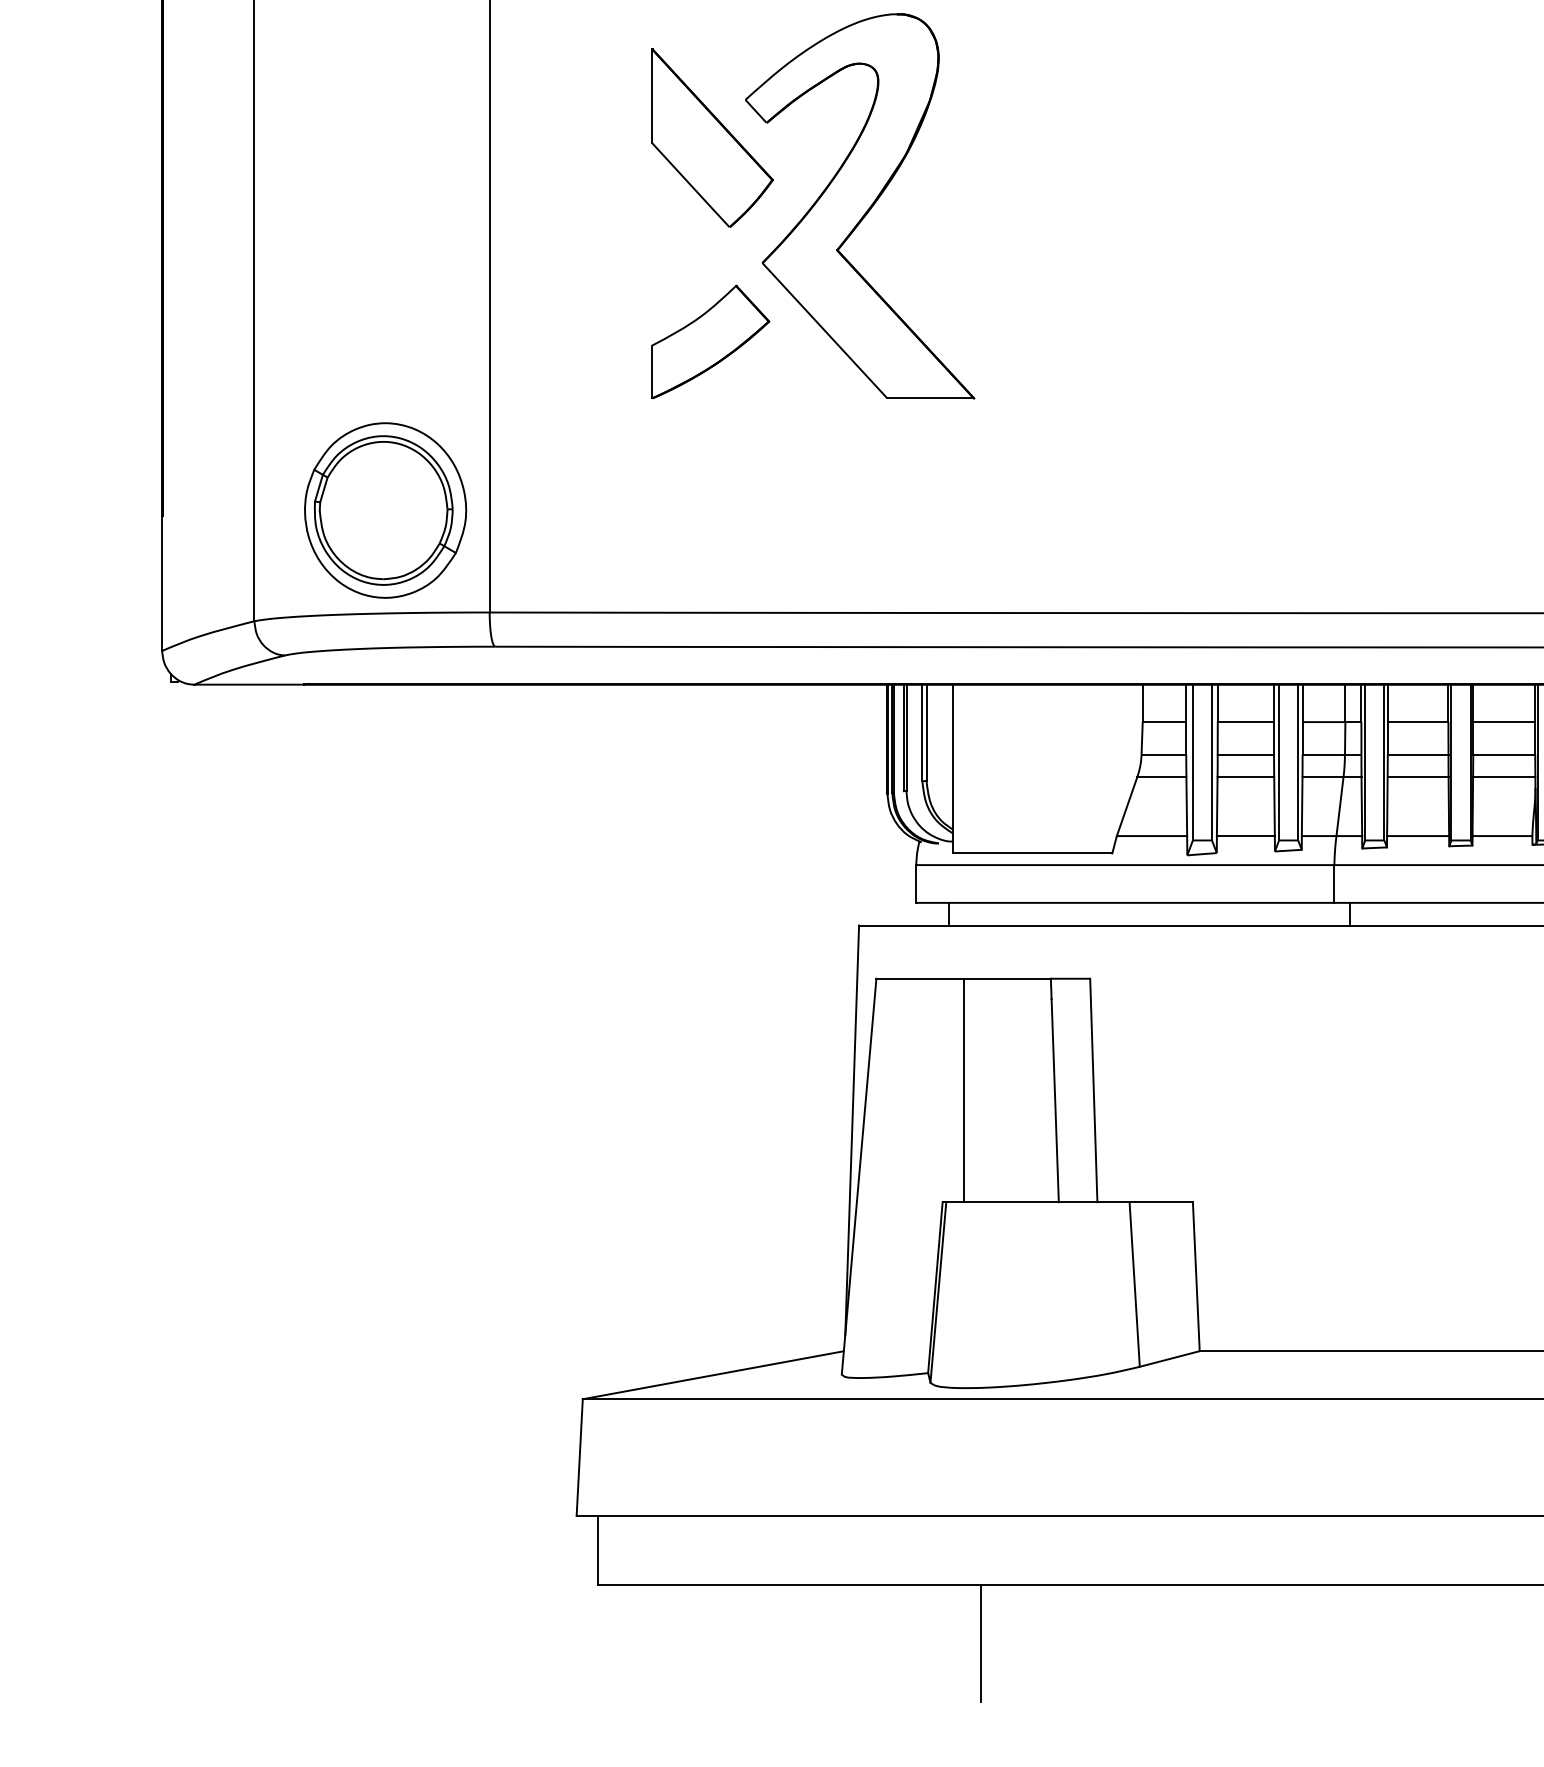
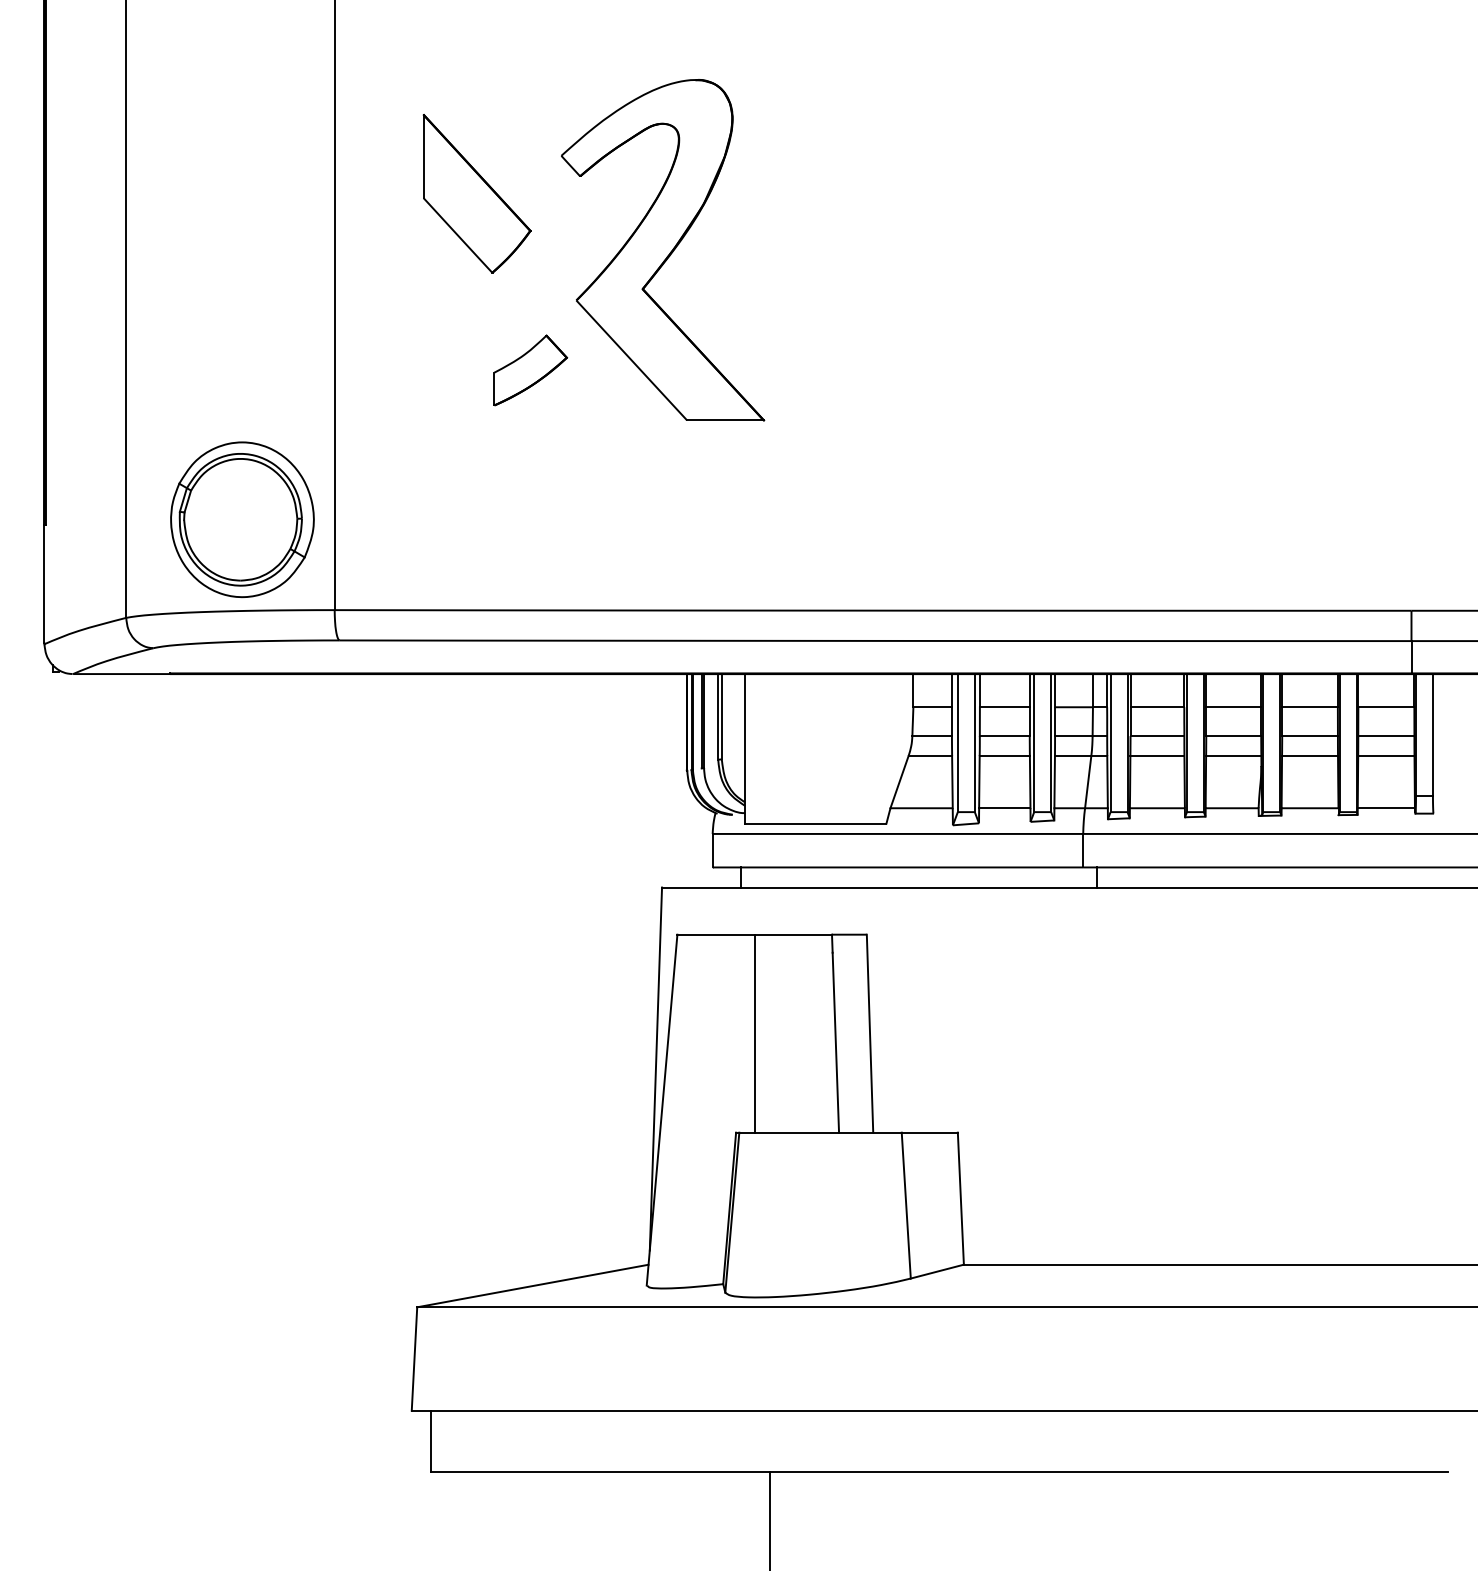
part: (711, 137) -> (476, 193), moved
part: (710, 342) -> (530, 370), size x0.7

